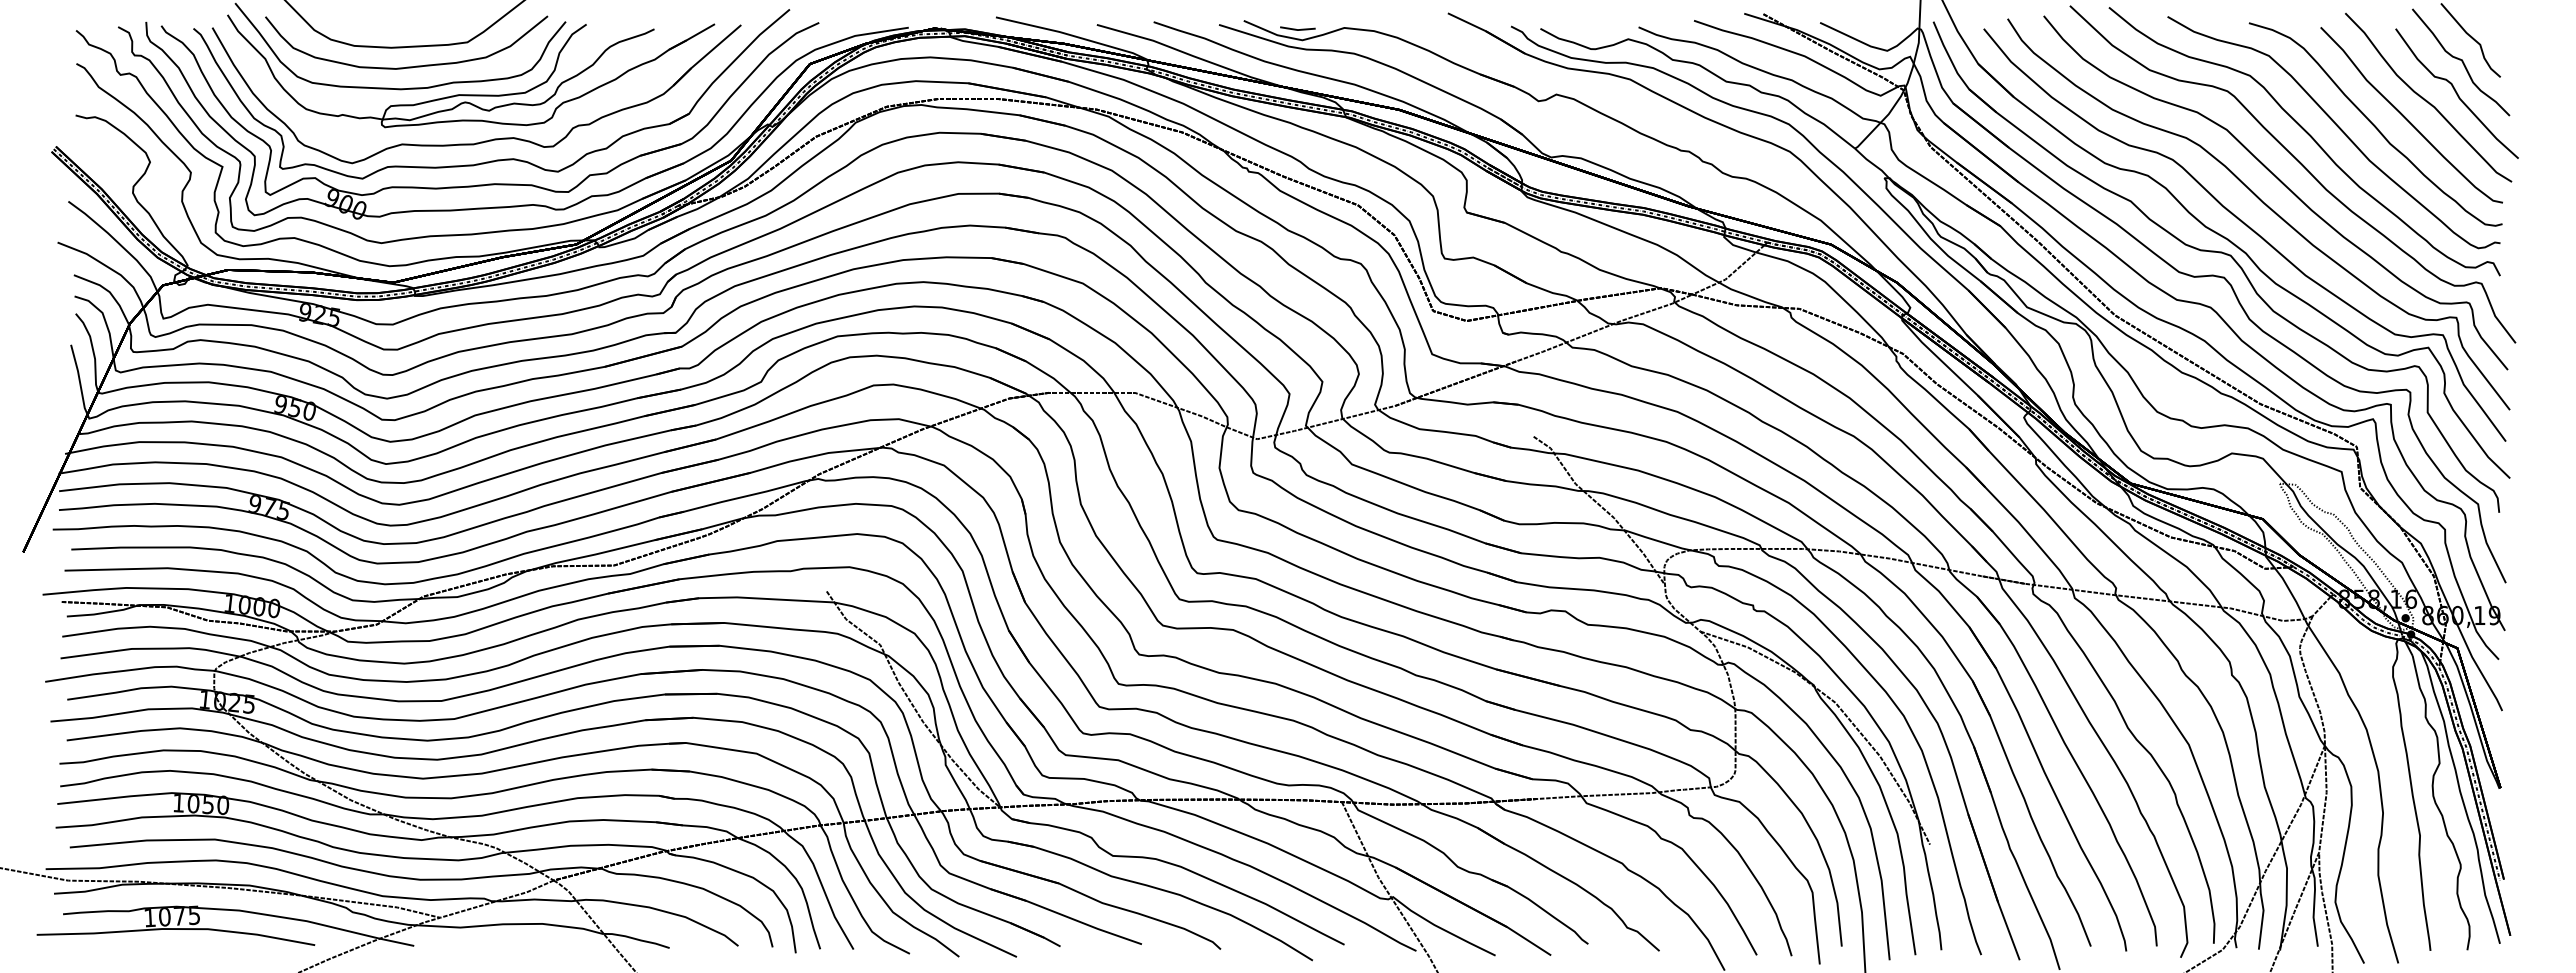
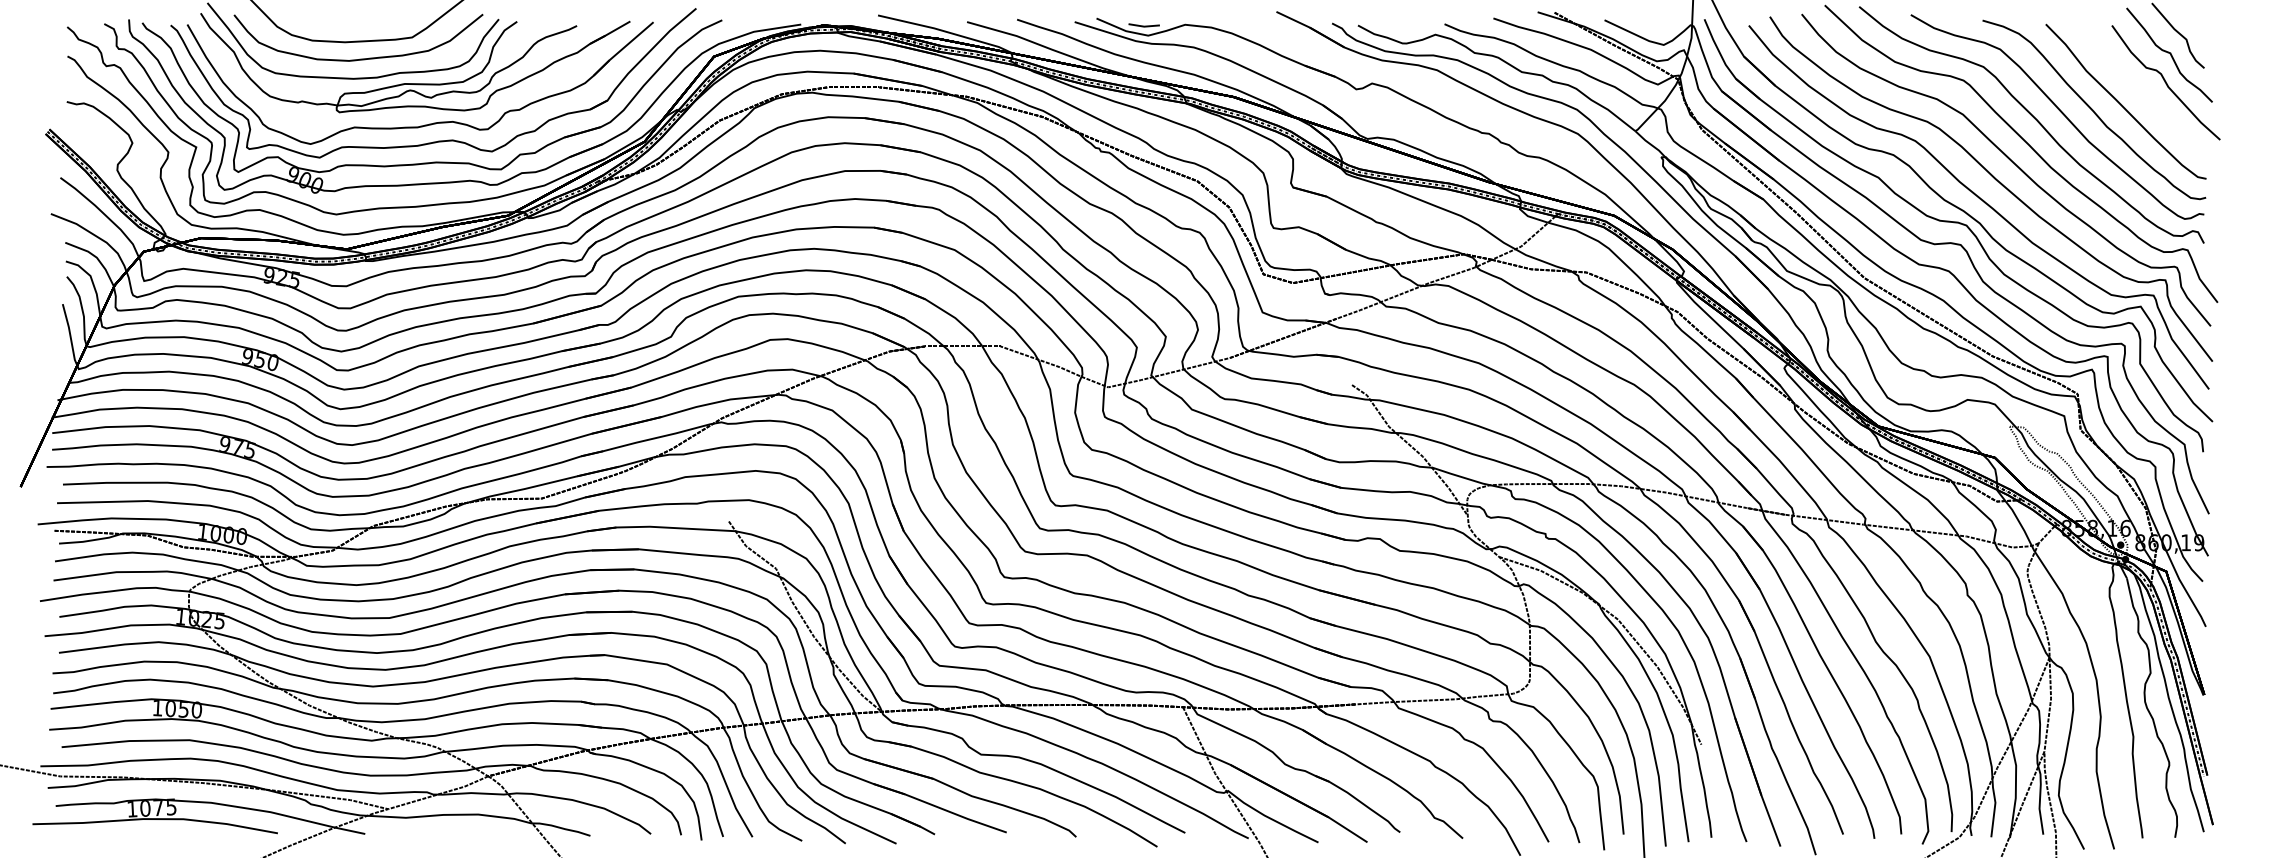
curve: (2426, 99) -> (2139, 87), removed

